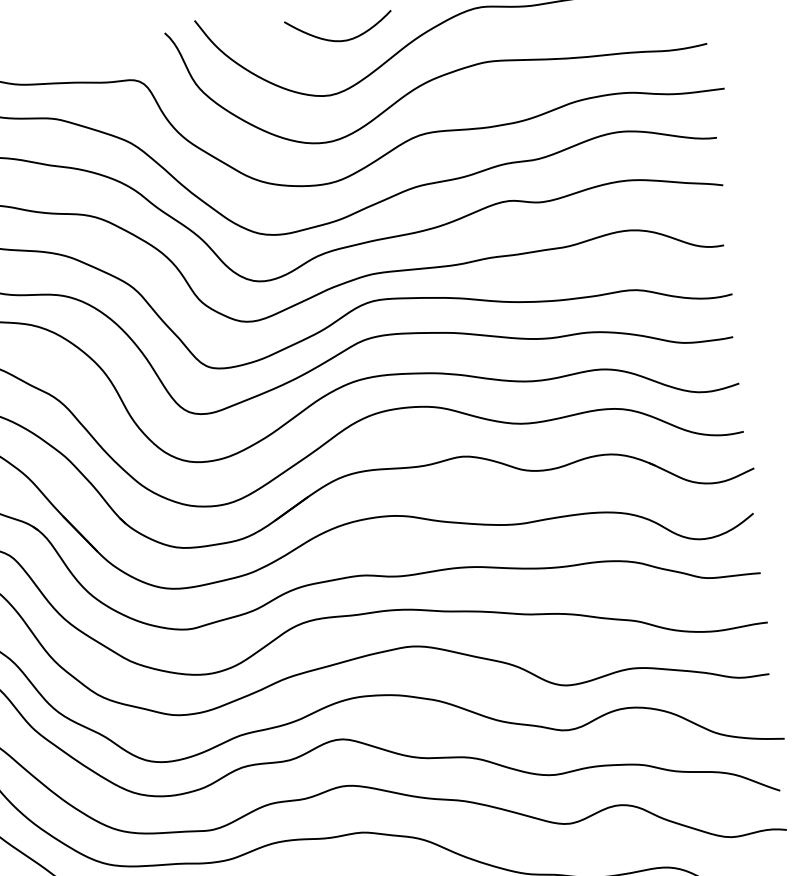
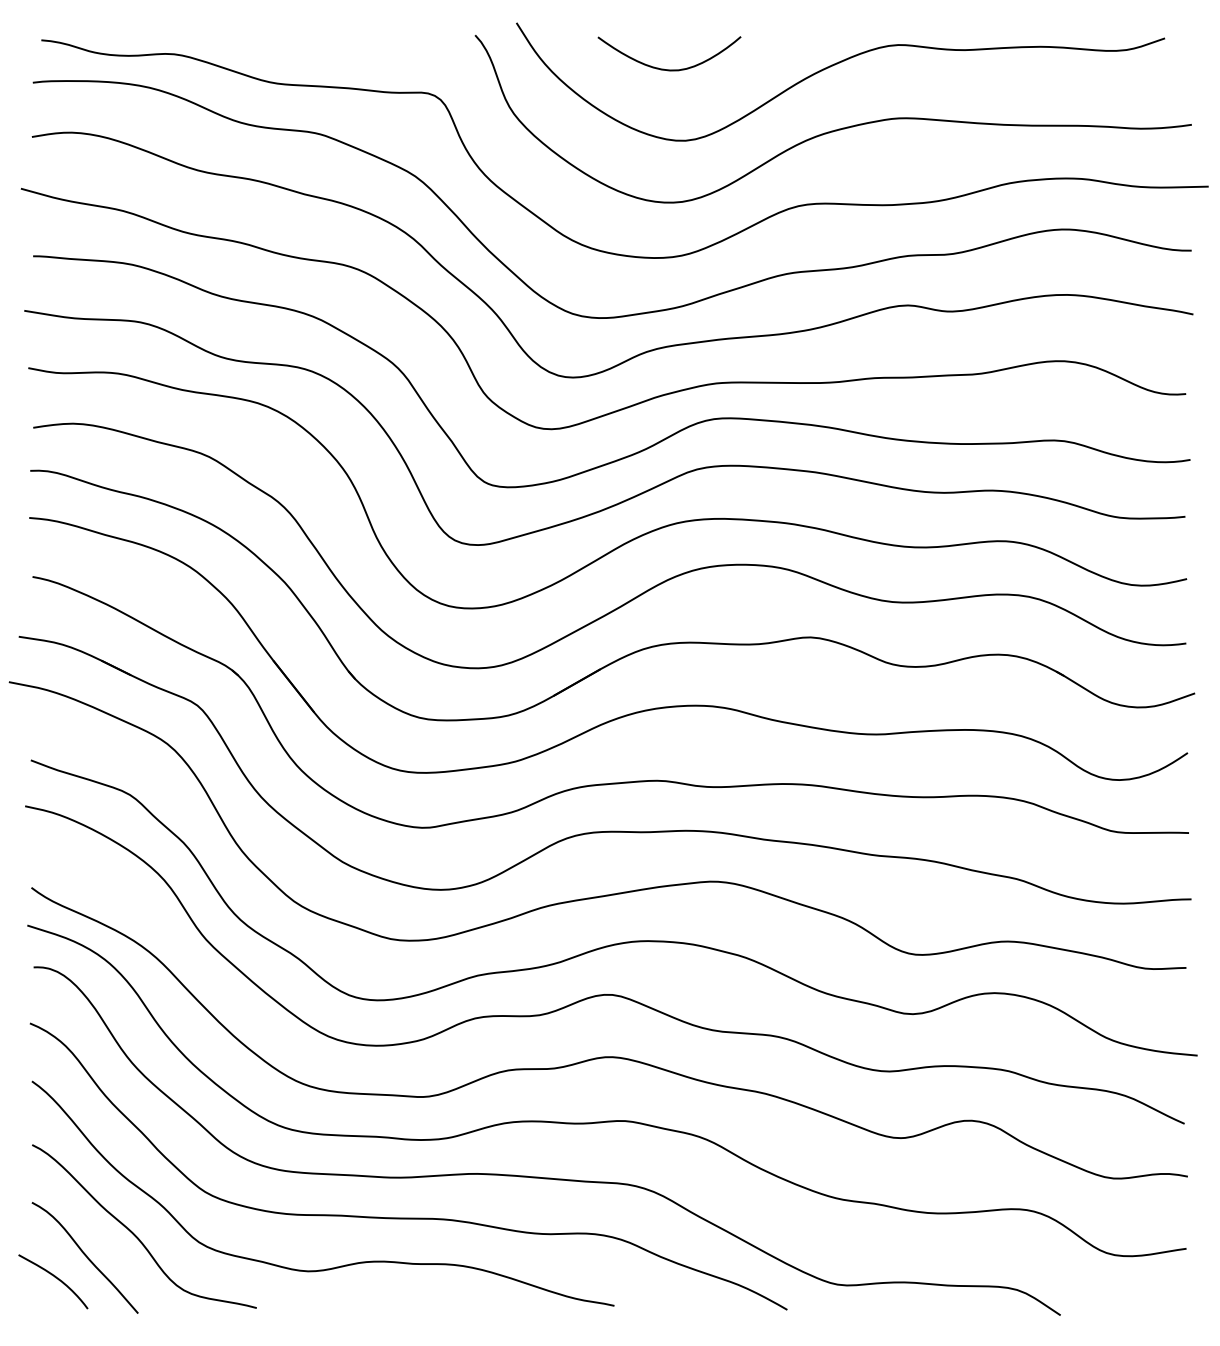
curve: (340, 40) -> (669, 69), moved

